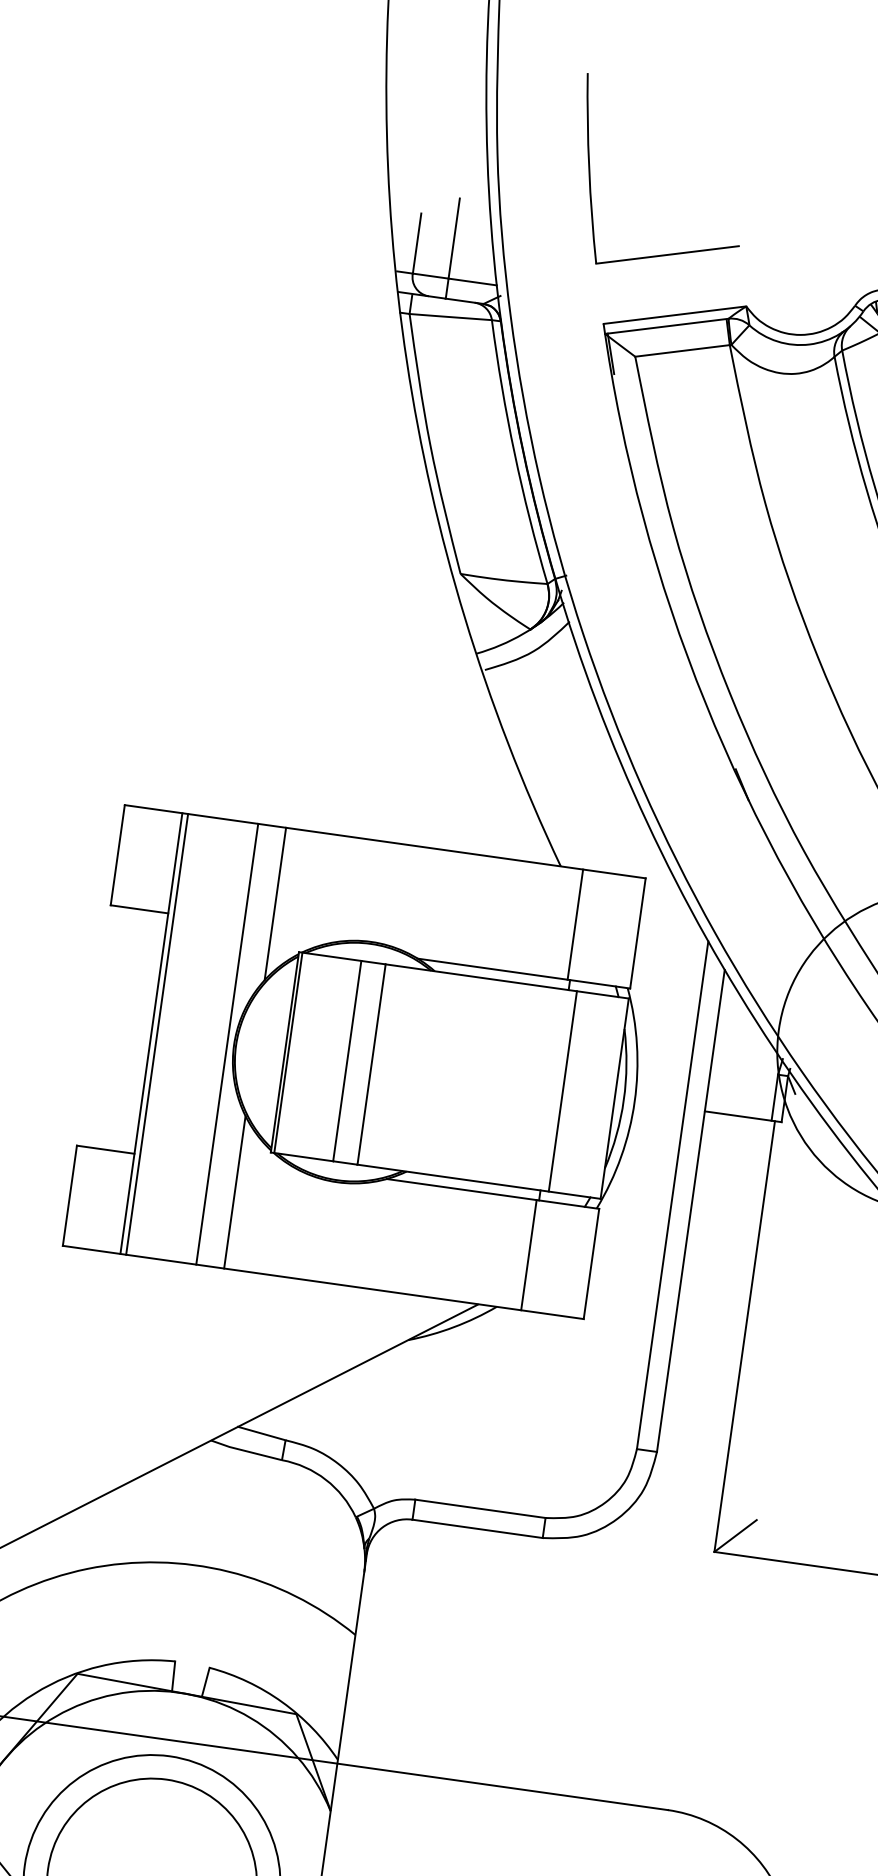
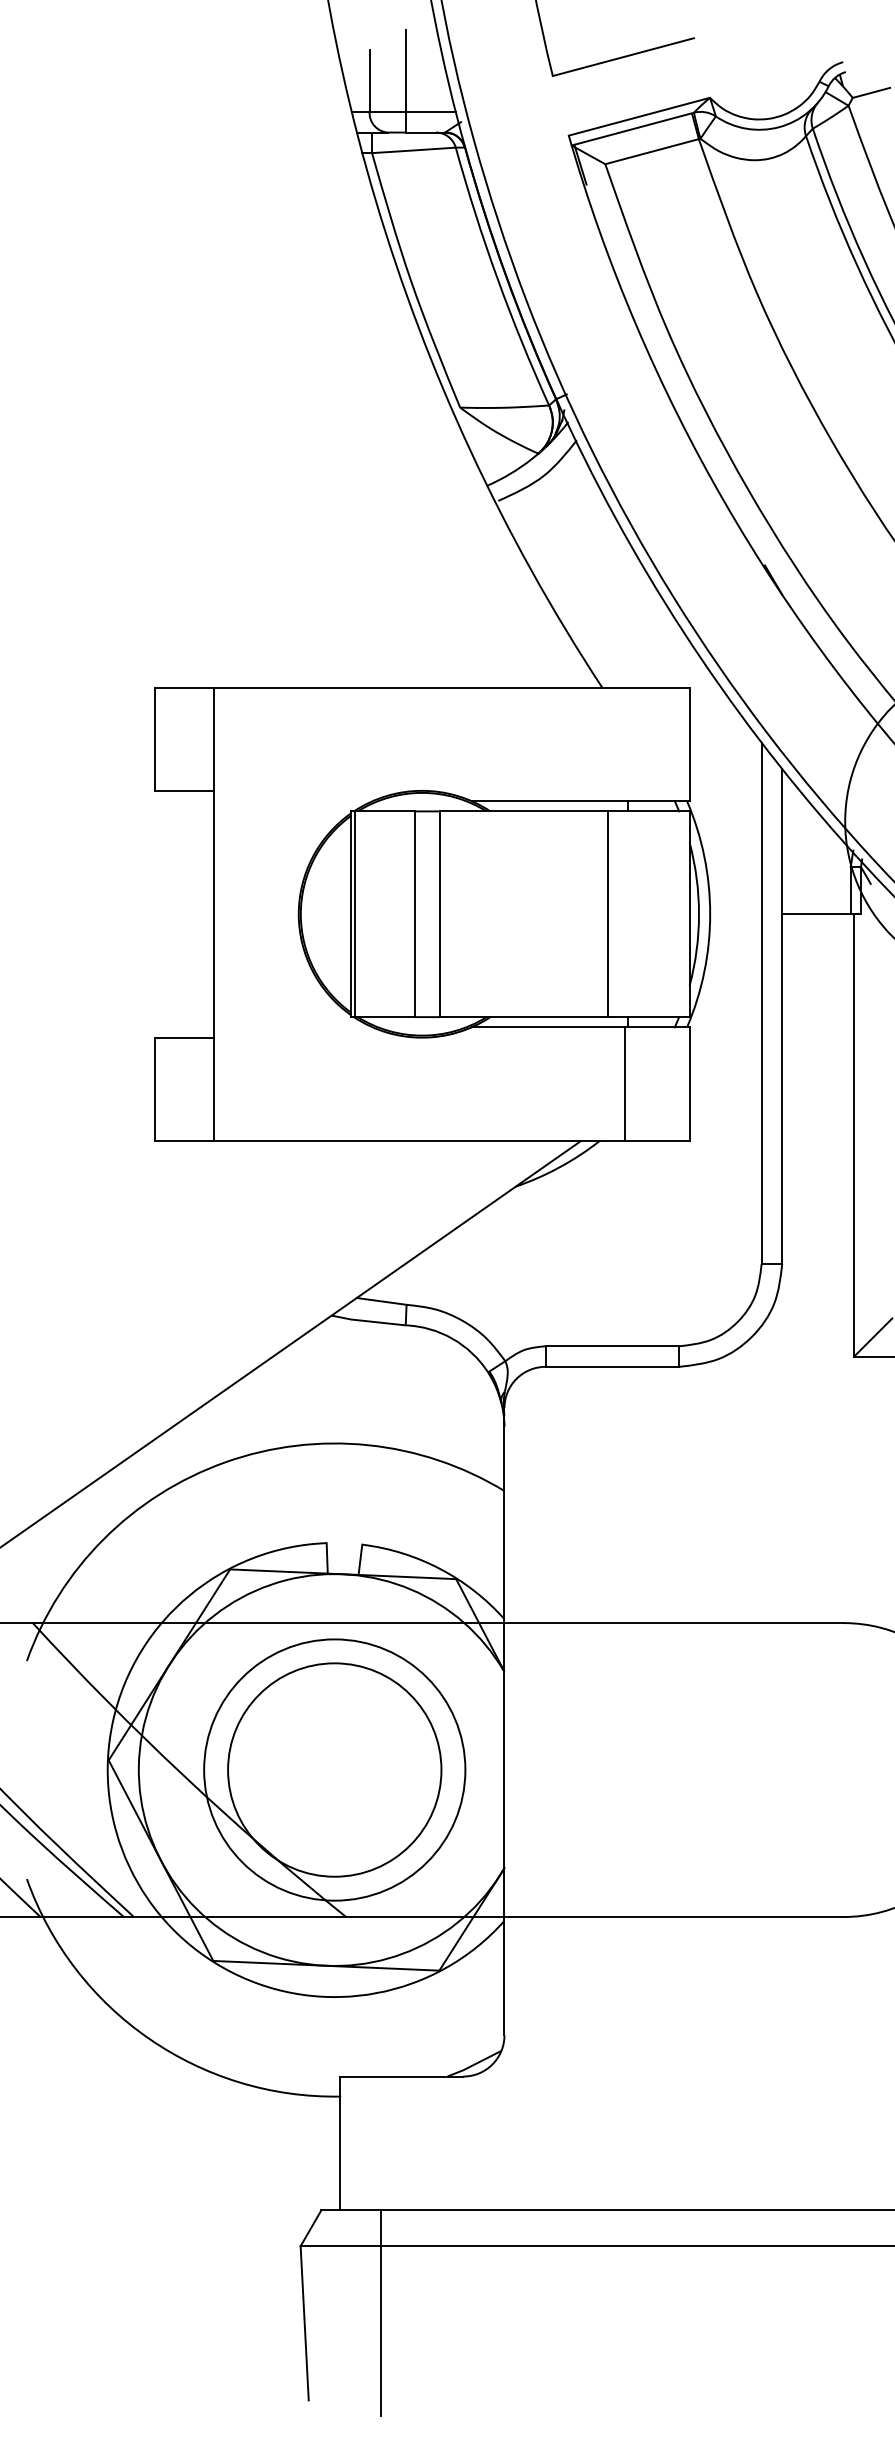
line: (275, 903) -> (320, 765), removed
line: (575, 924) -> (625, 744), removed
line: (156, 1033) -> (219, 913), removed
line: (227, 1043) -> (291, 913), removed
line: (562, 1091) -> (608, 914), moved
line: (234, 1192) -> (320, 1062), removed

